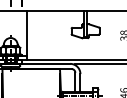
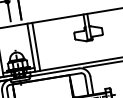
line: (31, 35) -> (35, 46), added

